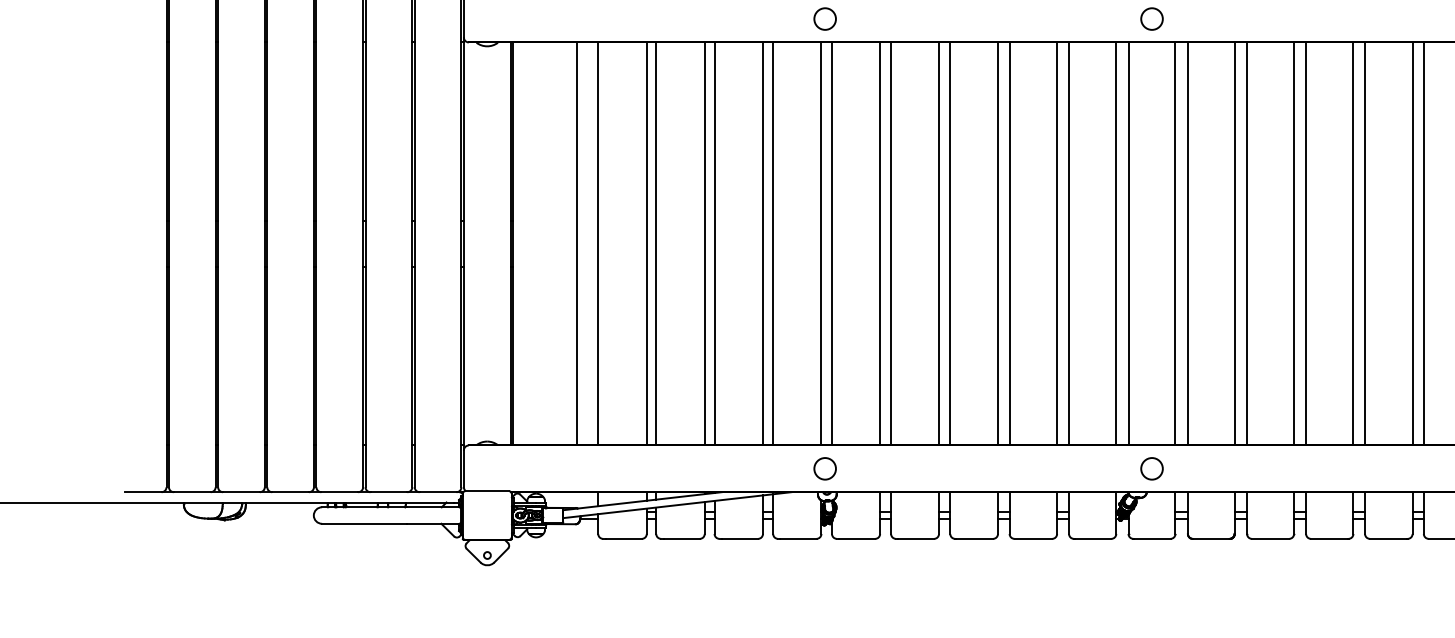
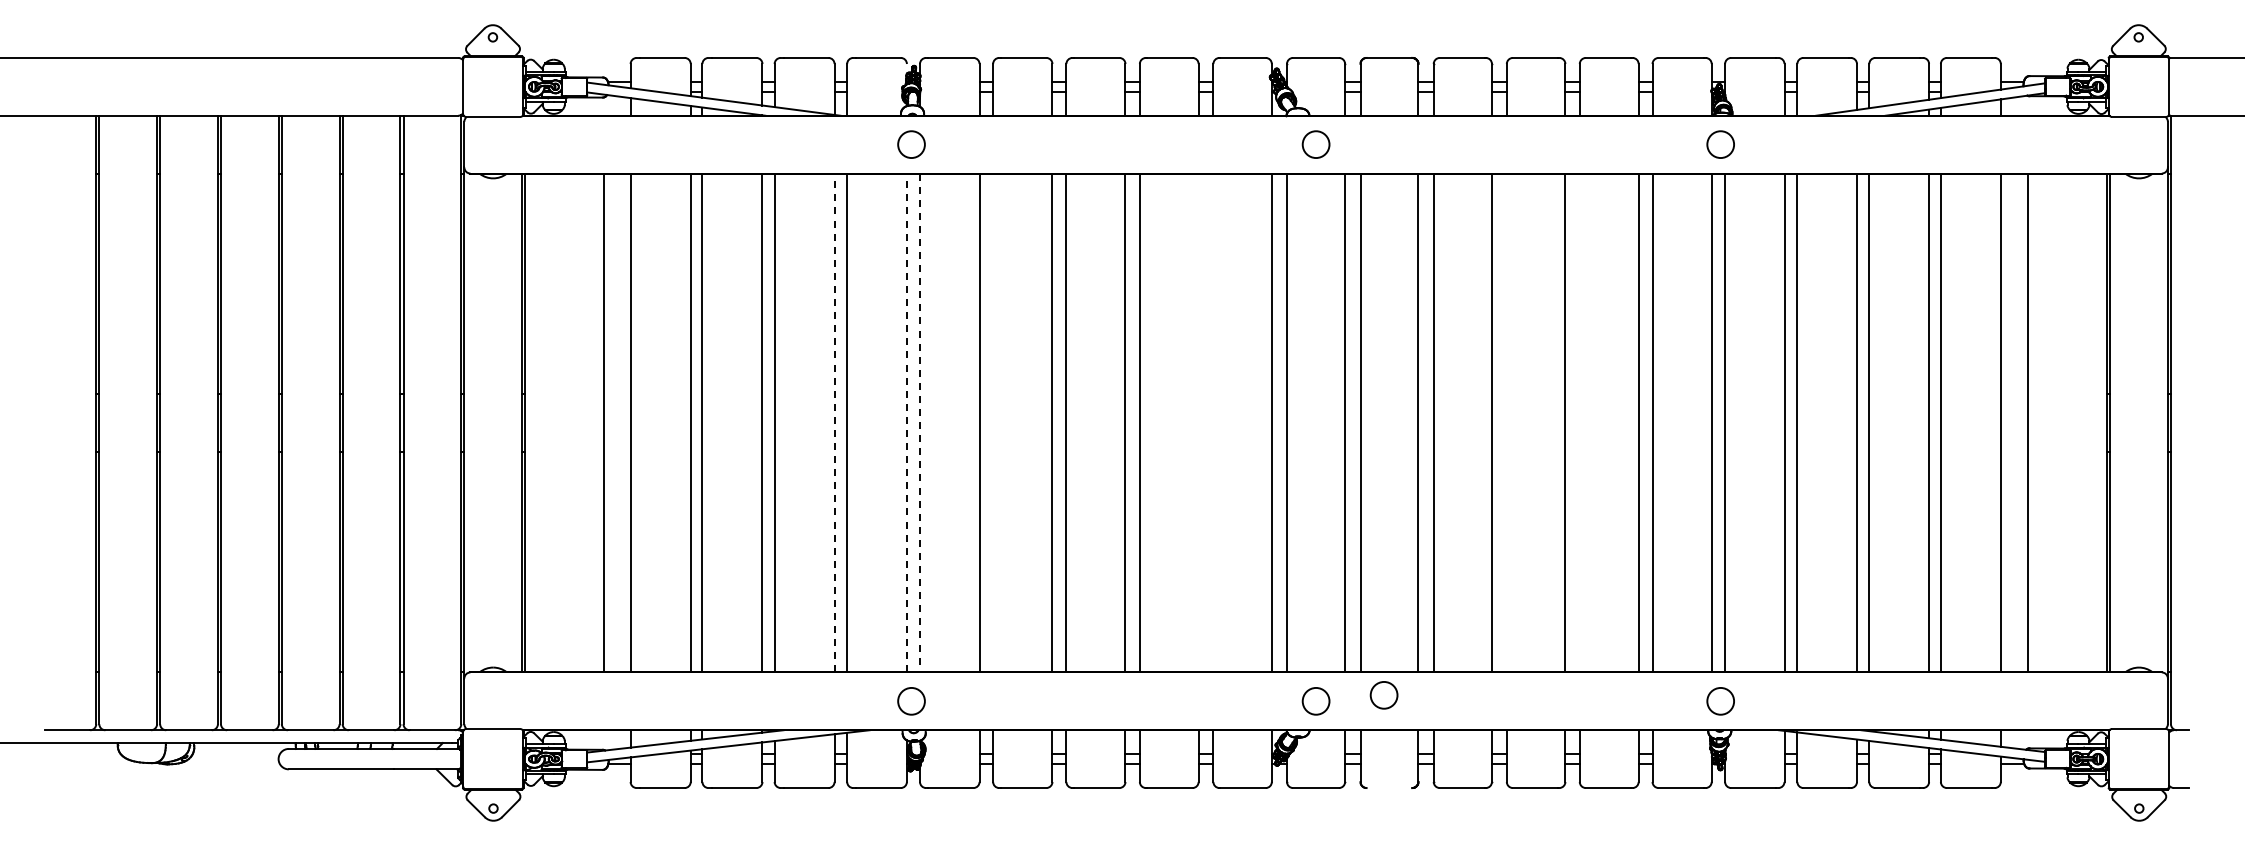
line: (762, 243) -> (834, 422), solid -> dashed
line: (821, 243) -> (906, 422), solid -> dashed
line: (891, 243) -> (993, 422), removed
line: (1057, 243) -> (1198, 422), removed
line: (1069, 243) -> (1213, 422), removed
line: (1305, 243) -> (1506, 422), removed
line: (1364, 243) -> (1579, 422), removed
line: (832, 244) -> (920, 423), solid -> dashed
circle: (1206, 464) -> (1383, 695), added
line: (1211, 539) -> (1389, 788), removed

